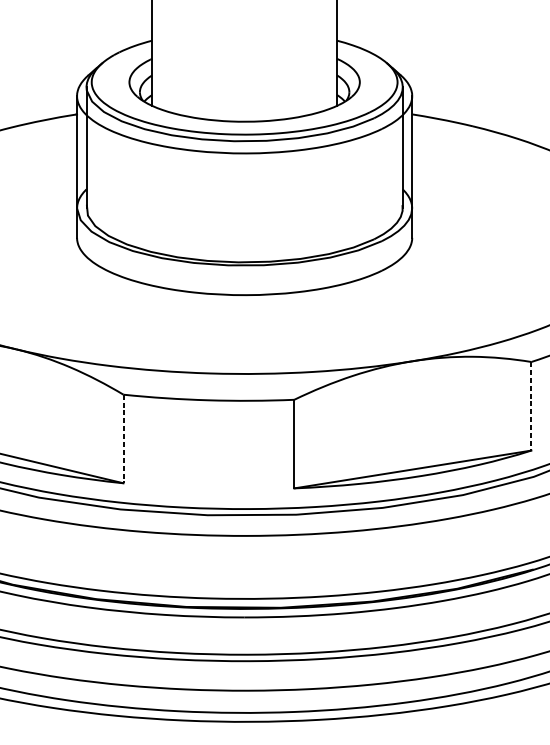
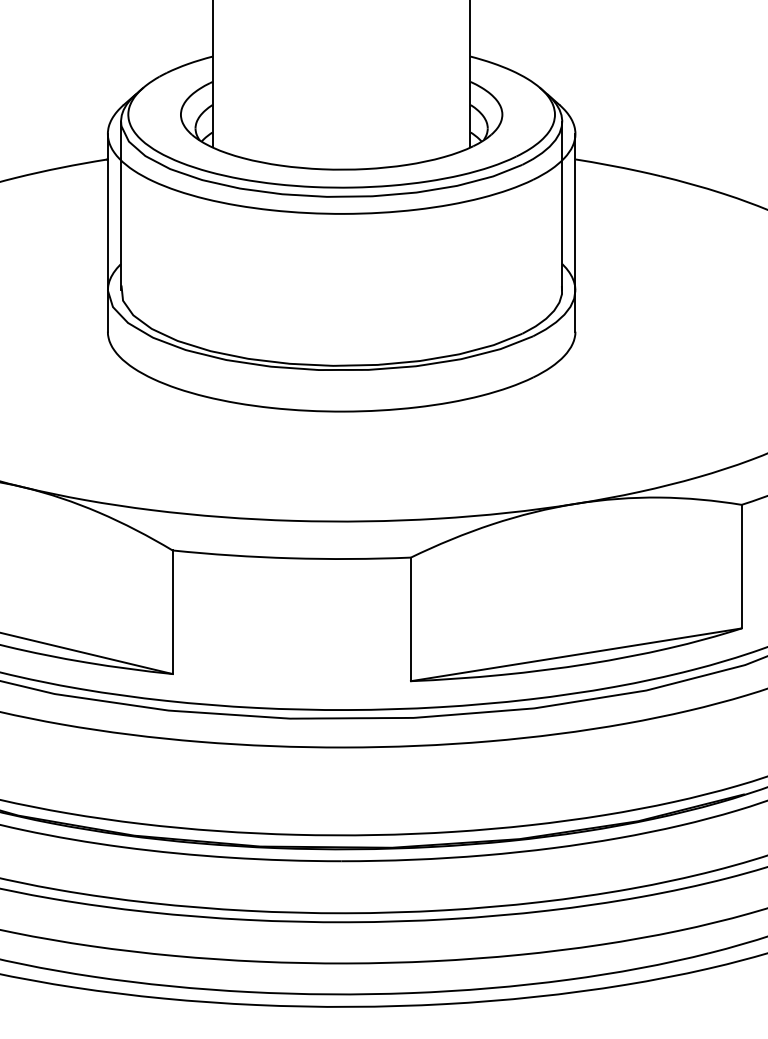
line: (531, 406) -> (741, 566), dashed -> solid
line: (123, 439) -> (172, 612), dashed -> solid

